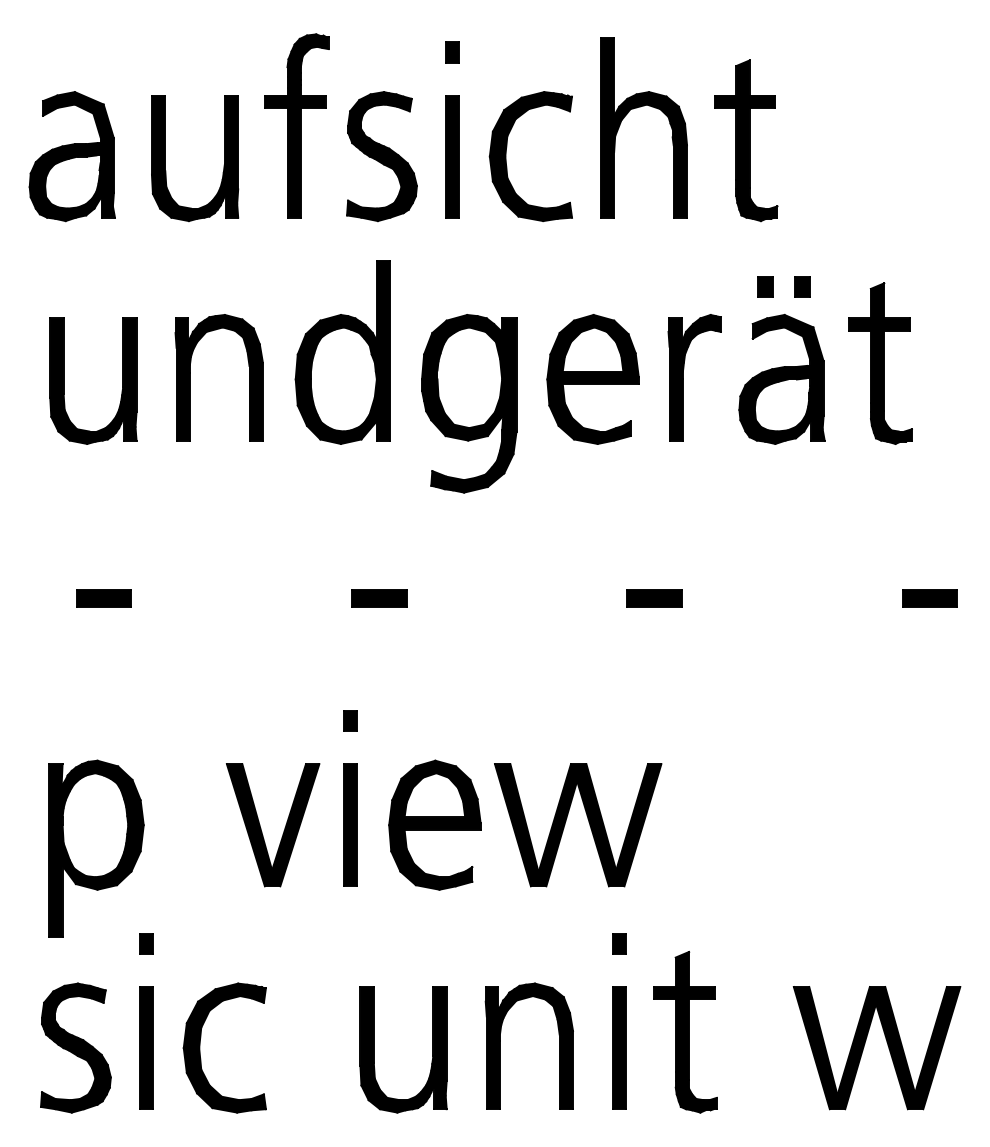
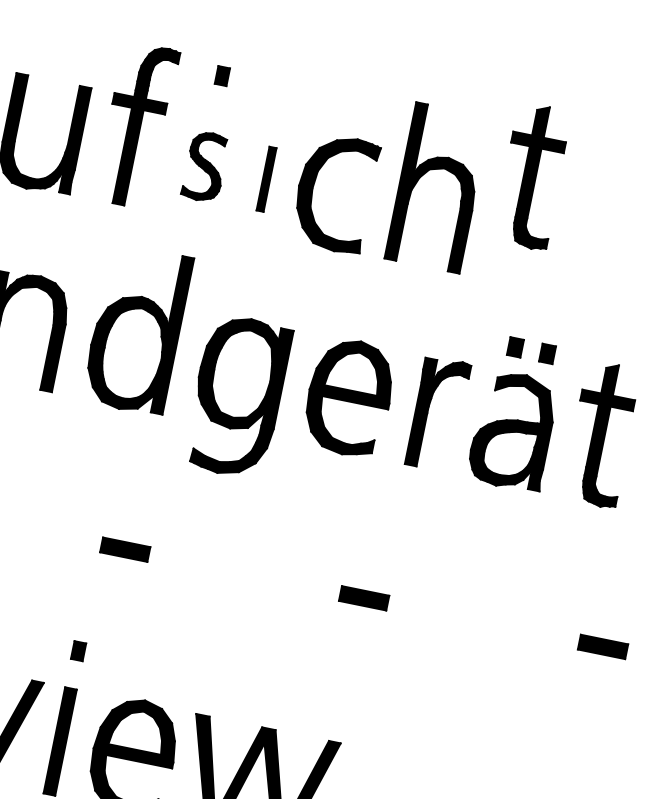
part: (452, 52) -> (222, 76), moved
part: (746, 140) -> (532, 176), moved
part: (381, 156) -> (205, 166), size x0.6
part: (452, 156) -> (266, 179), size x0.6

